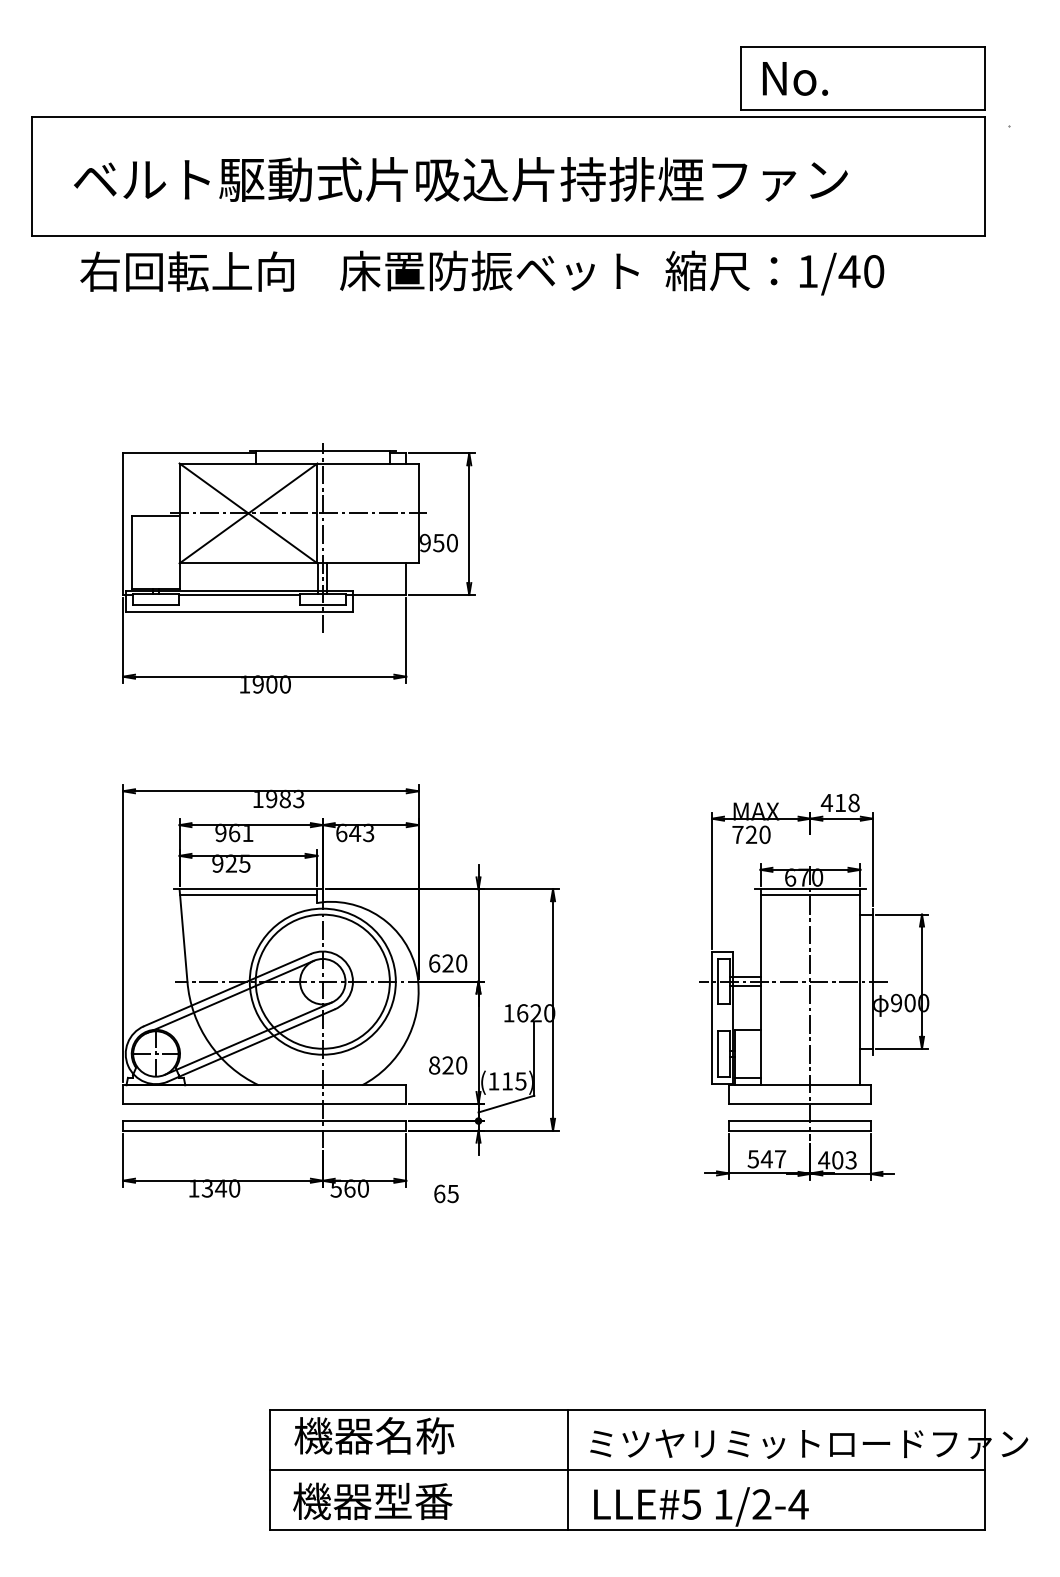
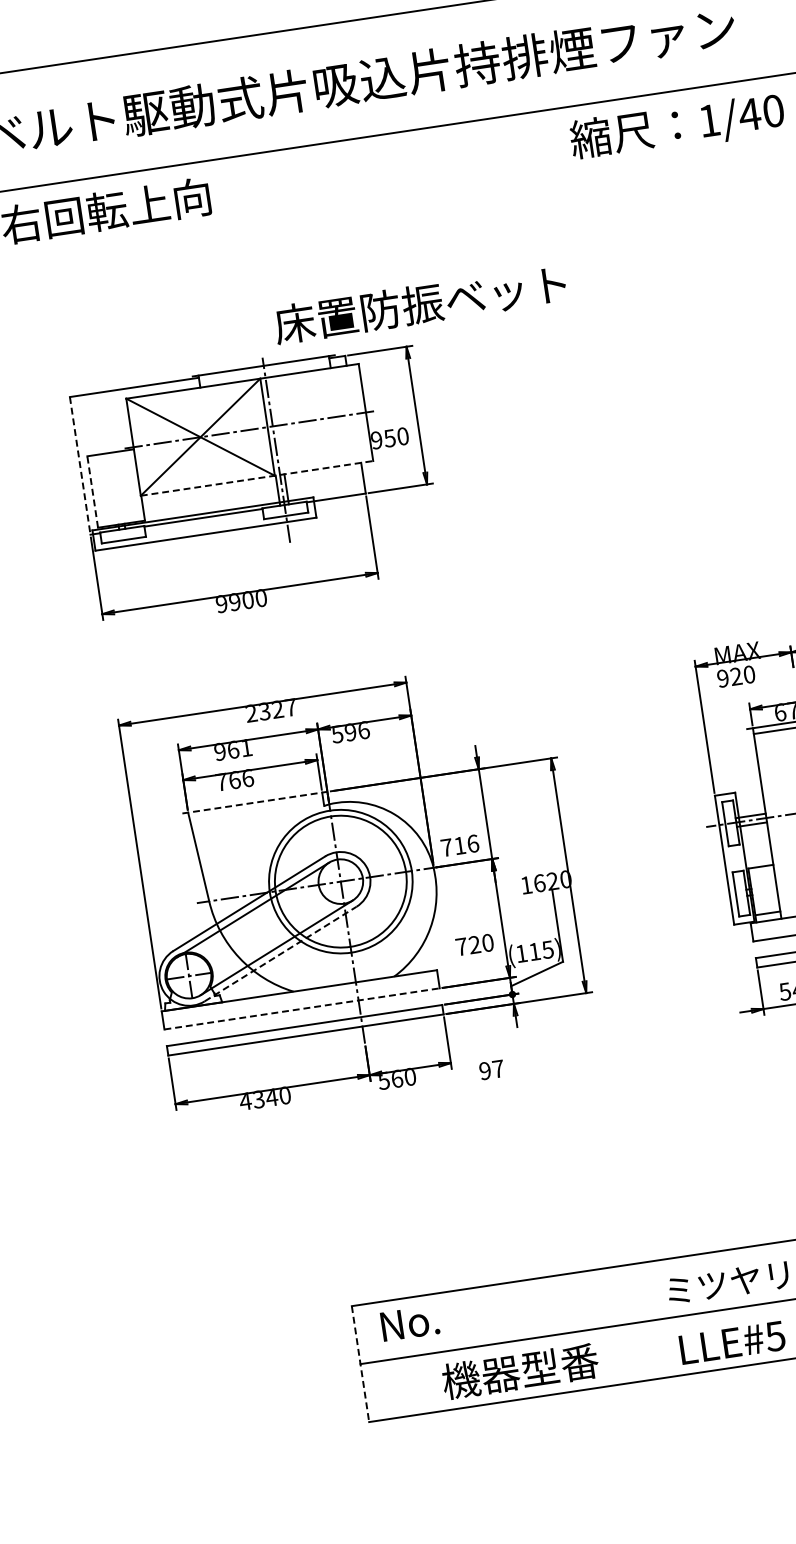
text: (489, 270) -> (420, 304), moved
line: (123, 524) -> (80, 466), solid -> dashed
line: (131, 552) -> (92, 492), solid -> dashed
line: (299, 563) -> (257, 478), solid -> dashed
text: (244, 684) -> (221, 604), 1900 -> 9900
text: (278, 798) -> (271, 709), 1983 -> 2327
text: (354, 832) -> (349, 731), 643 -> 596
text: (737, 834) -> (722, 678), 720 -> 920
text: (231, 863) -> (234, 780), 925 -> 766
line: (248, 889) -> (255, 802), solid -> dashed
line: (248, 895) -> (256, 808), removed
text: (448, 963) -> (460, 845), 620 -> 716
line: (251, 1045) -> (280, 954), solid -> dashed
text: (434, 1065) -> (461, 946), 820 -> 720
line: (264, 1103) -> (301, 1008), solid -> dashed
text: (193, 1188) -> (245, 1101), 1340 -> 4340
text: (446, 1193) -> (491, 1069), 65 -> 97
text: (374, 1435) -> (457, 1315), 機器名称 -> No.
line: (568, 1469) -> (650, 1320), removed
line: (270, 1470) -> (361, 1364), solid -> dashed
text: (372, 1500) -> (519, 1370), moved

